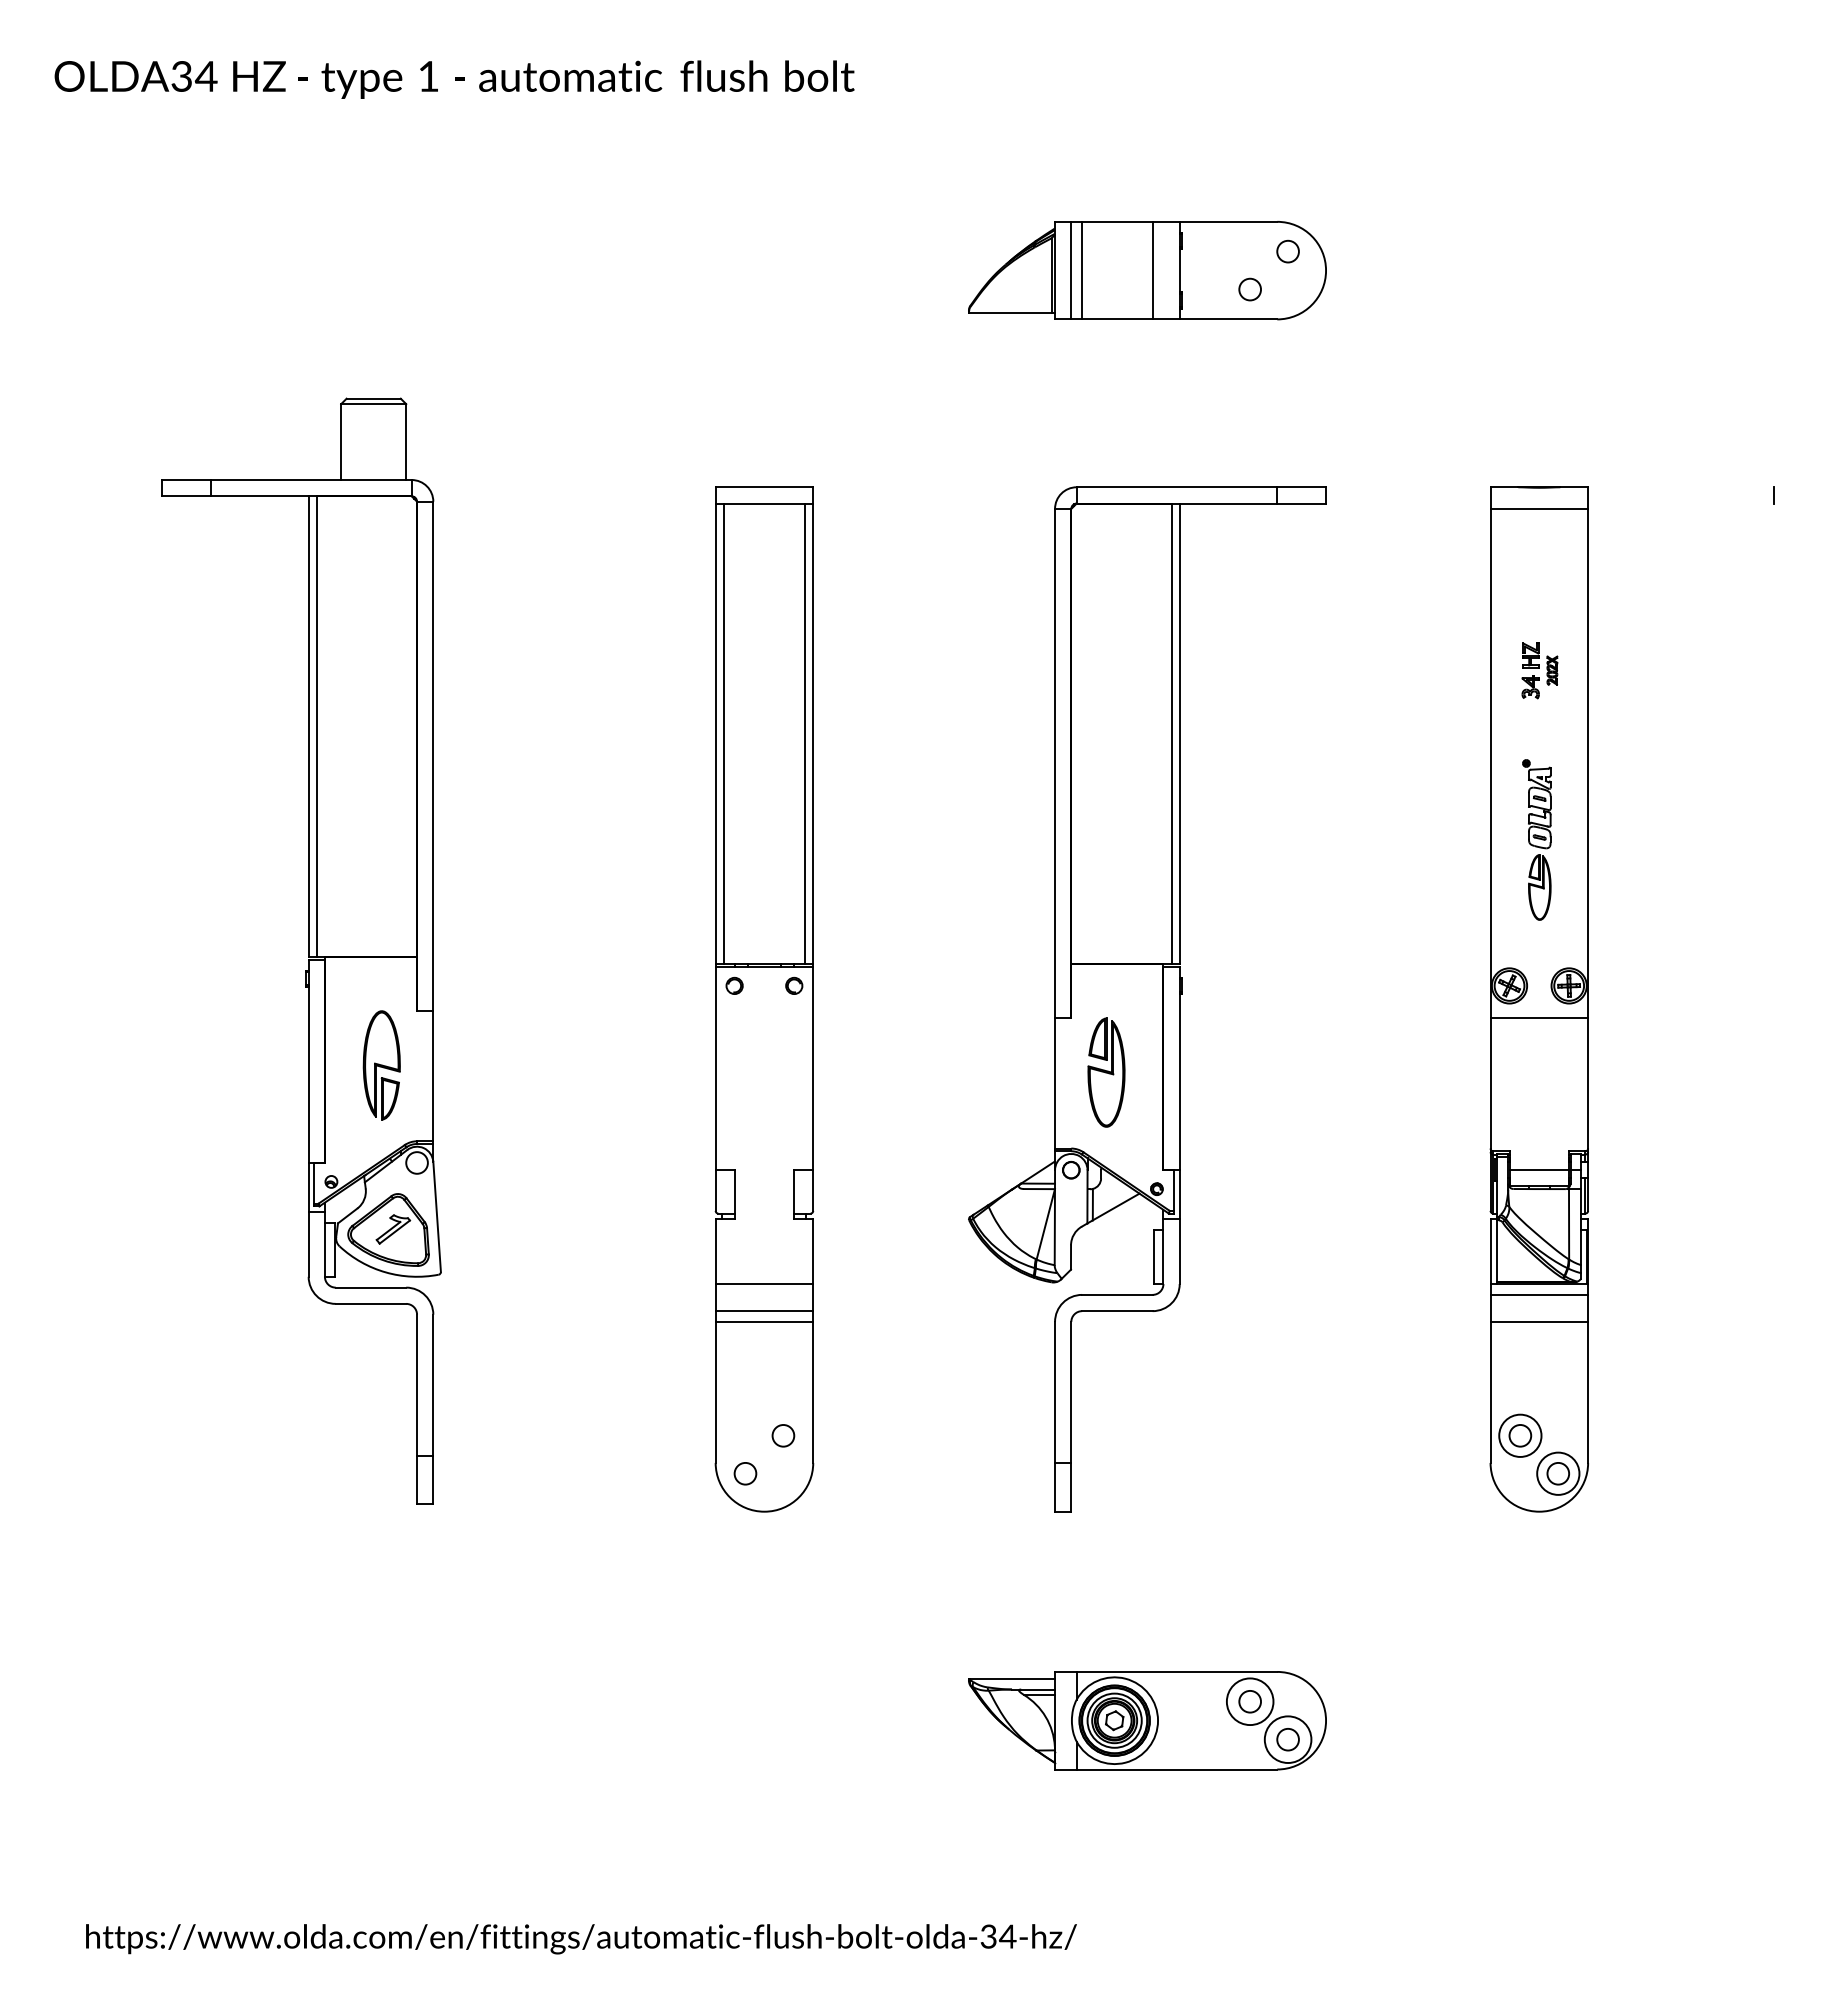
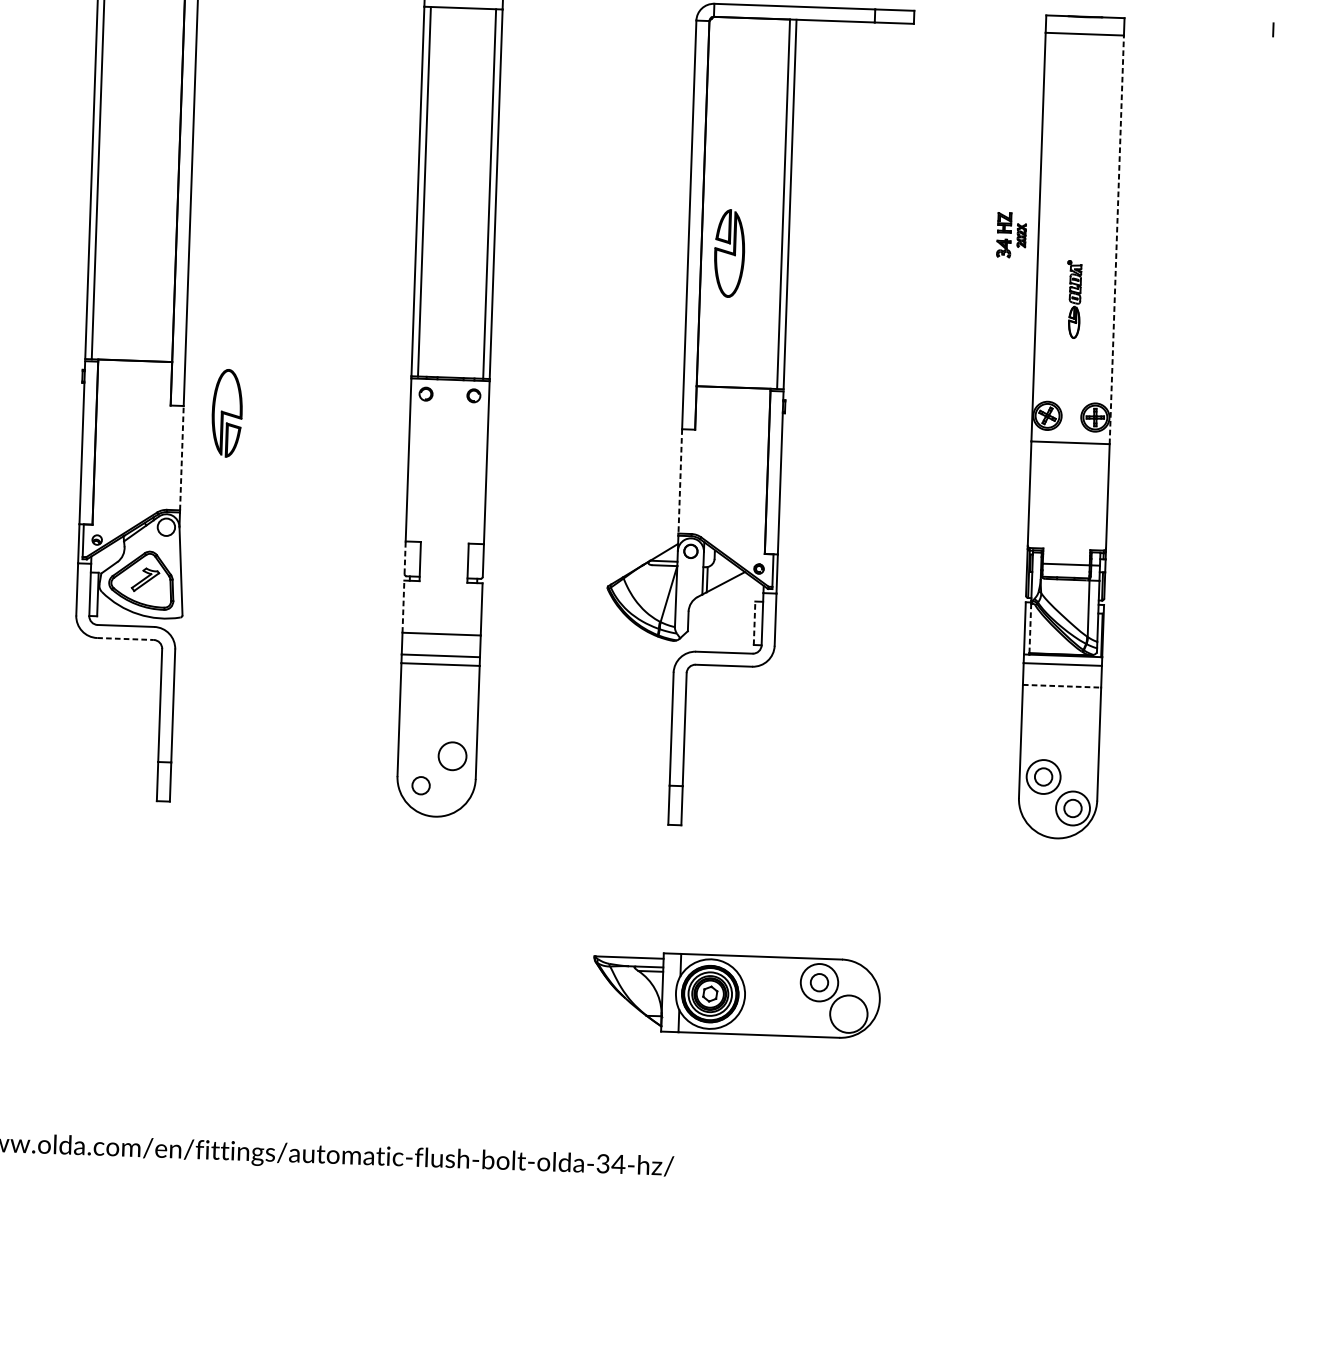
part: (1539, 670) -> (1011, 235), moved
line: (1588, 763) -> (1117, 239), solid -> dashed
part: (1536, 839) -> (1073, 299), size x0.6
part: (381, 1065) -> (226, 413), moved
part: (1106, 1072) -> (729, 253), moved
line: (433, 1075) -> (182, 457), solid -> dashed
line: (1055, 1084) -> (680, 482), solid -> dashed
line: (715, 1190) -> (405, 557), solid -> dashed
line: (715, 1251) -> (403, 606), solid -> dashed
line: (1497, 1251) -> (1030, 628), solid -> dashed
line: (1153, 1256) -> (754, 622), solid -> dashed
line: (371, 1303) -> (125, 638), solid -> dashed
line: (1539, 1322) -> (1062, 686), solid -> dashed
circle: (783, 1435) -> (452, 756), size x1.6
circle: (1287, 1739) -> (848, 1014), removed

